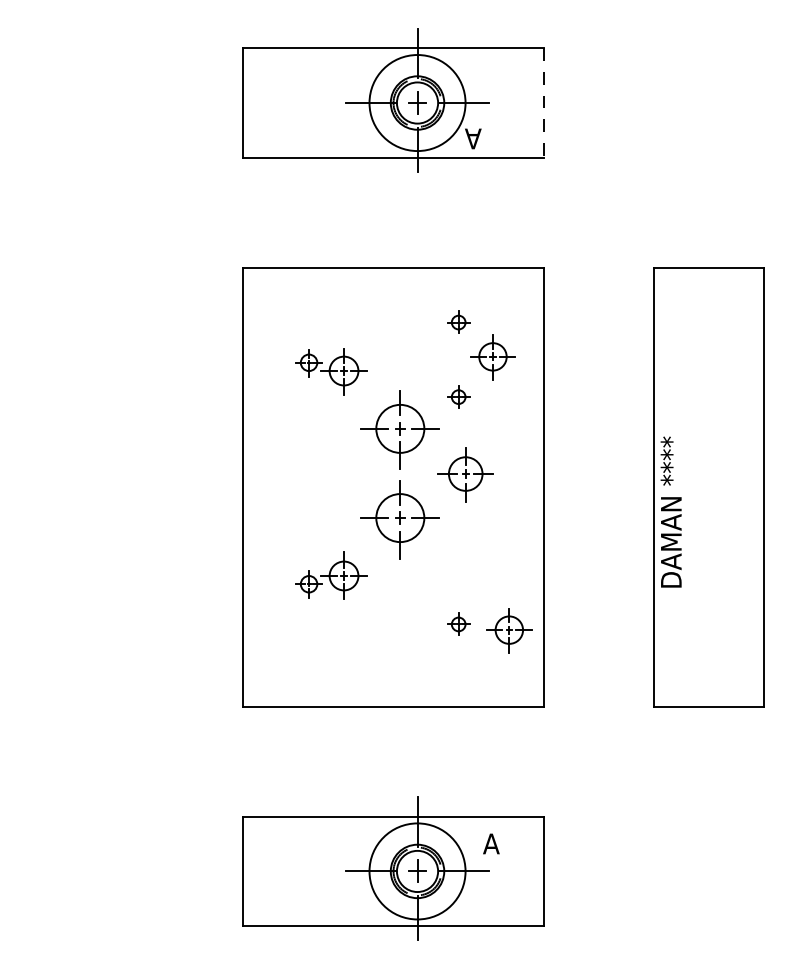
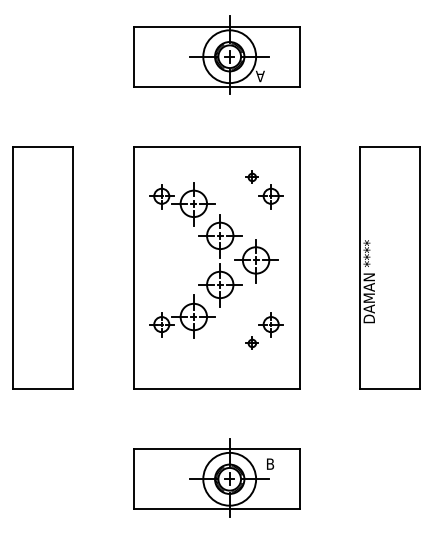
line: (544, 104) -> (299, 57), dashed -> solid
part: (331, 371) -> (182, 204), size x1.67
part: (457, 395) -> (251, 217), removed
part: (466, 475) -> (256, 261), size x1.43
part: (77, 486) -> (42, 267), added
part: (331, 575) -> (182, 316), size x1.67
part: (508, 629) -> (270, 324), moved
text: (489, 842) -> (269, 463), A -> B

